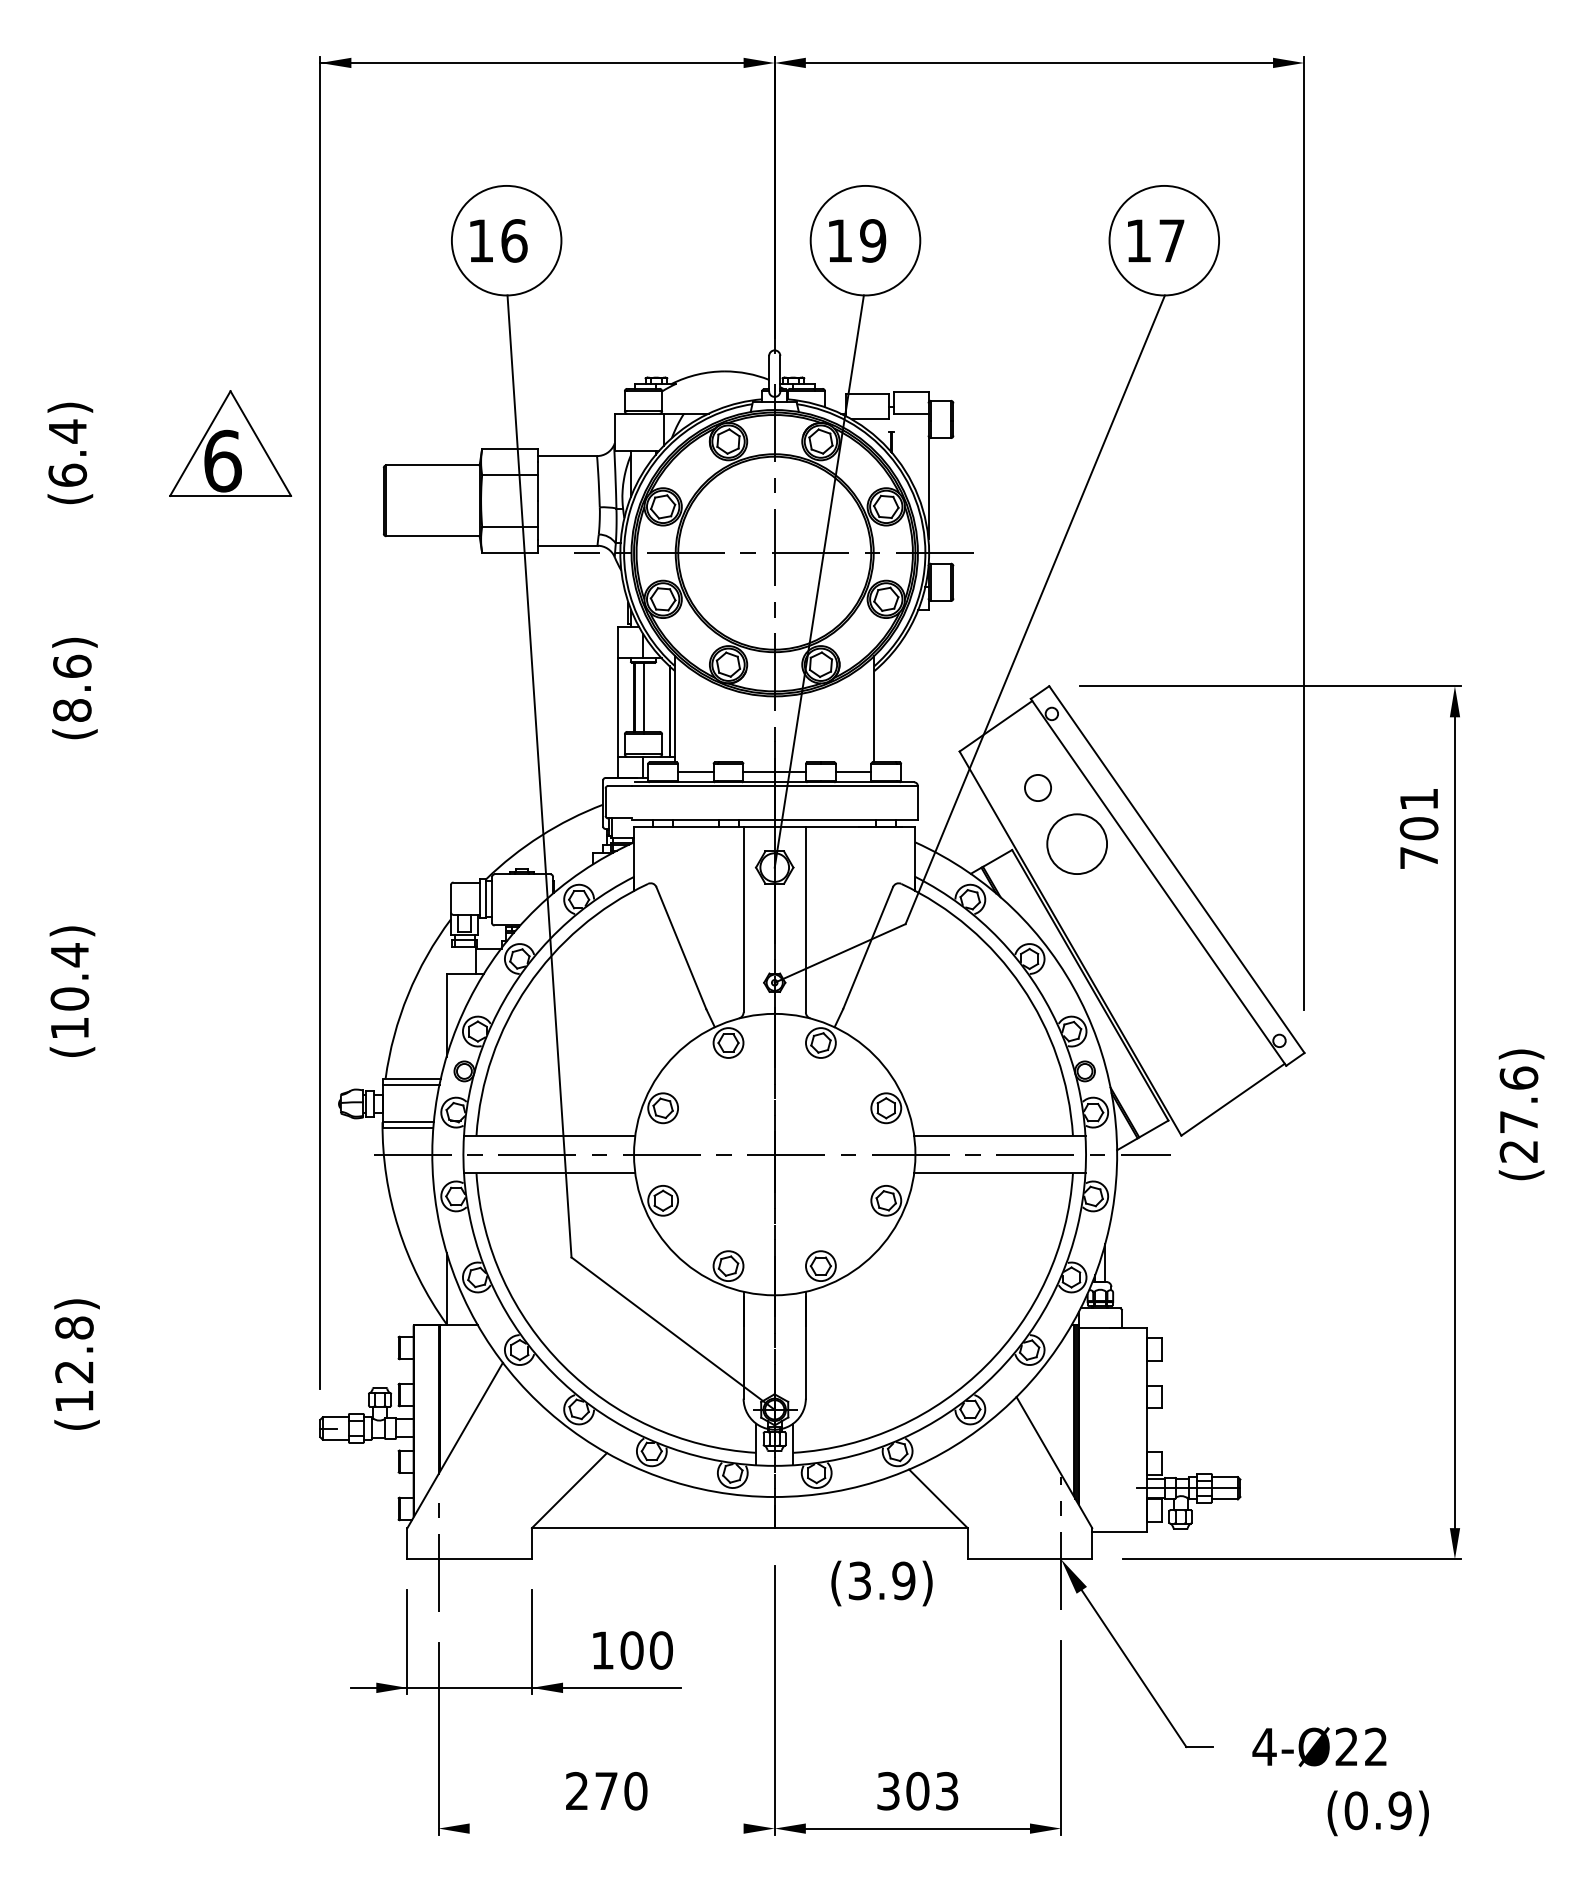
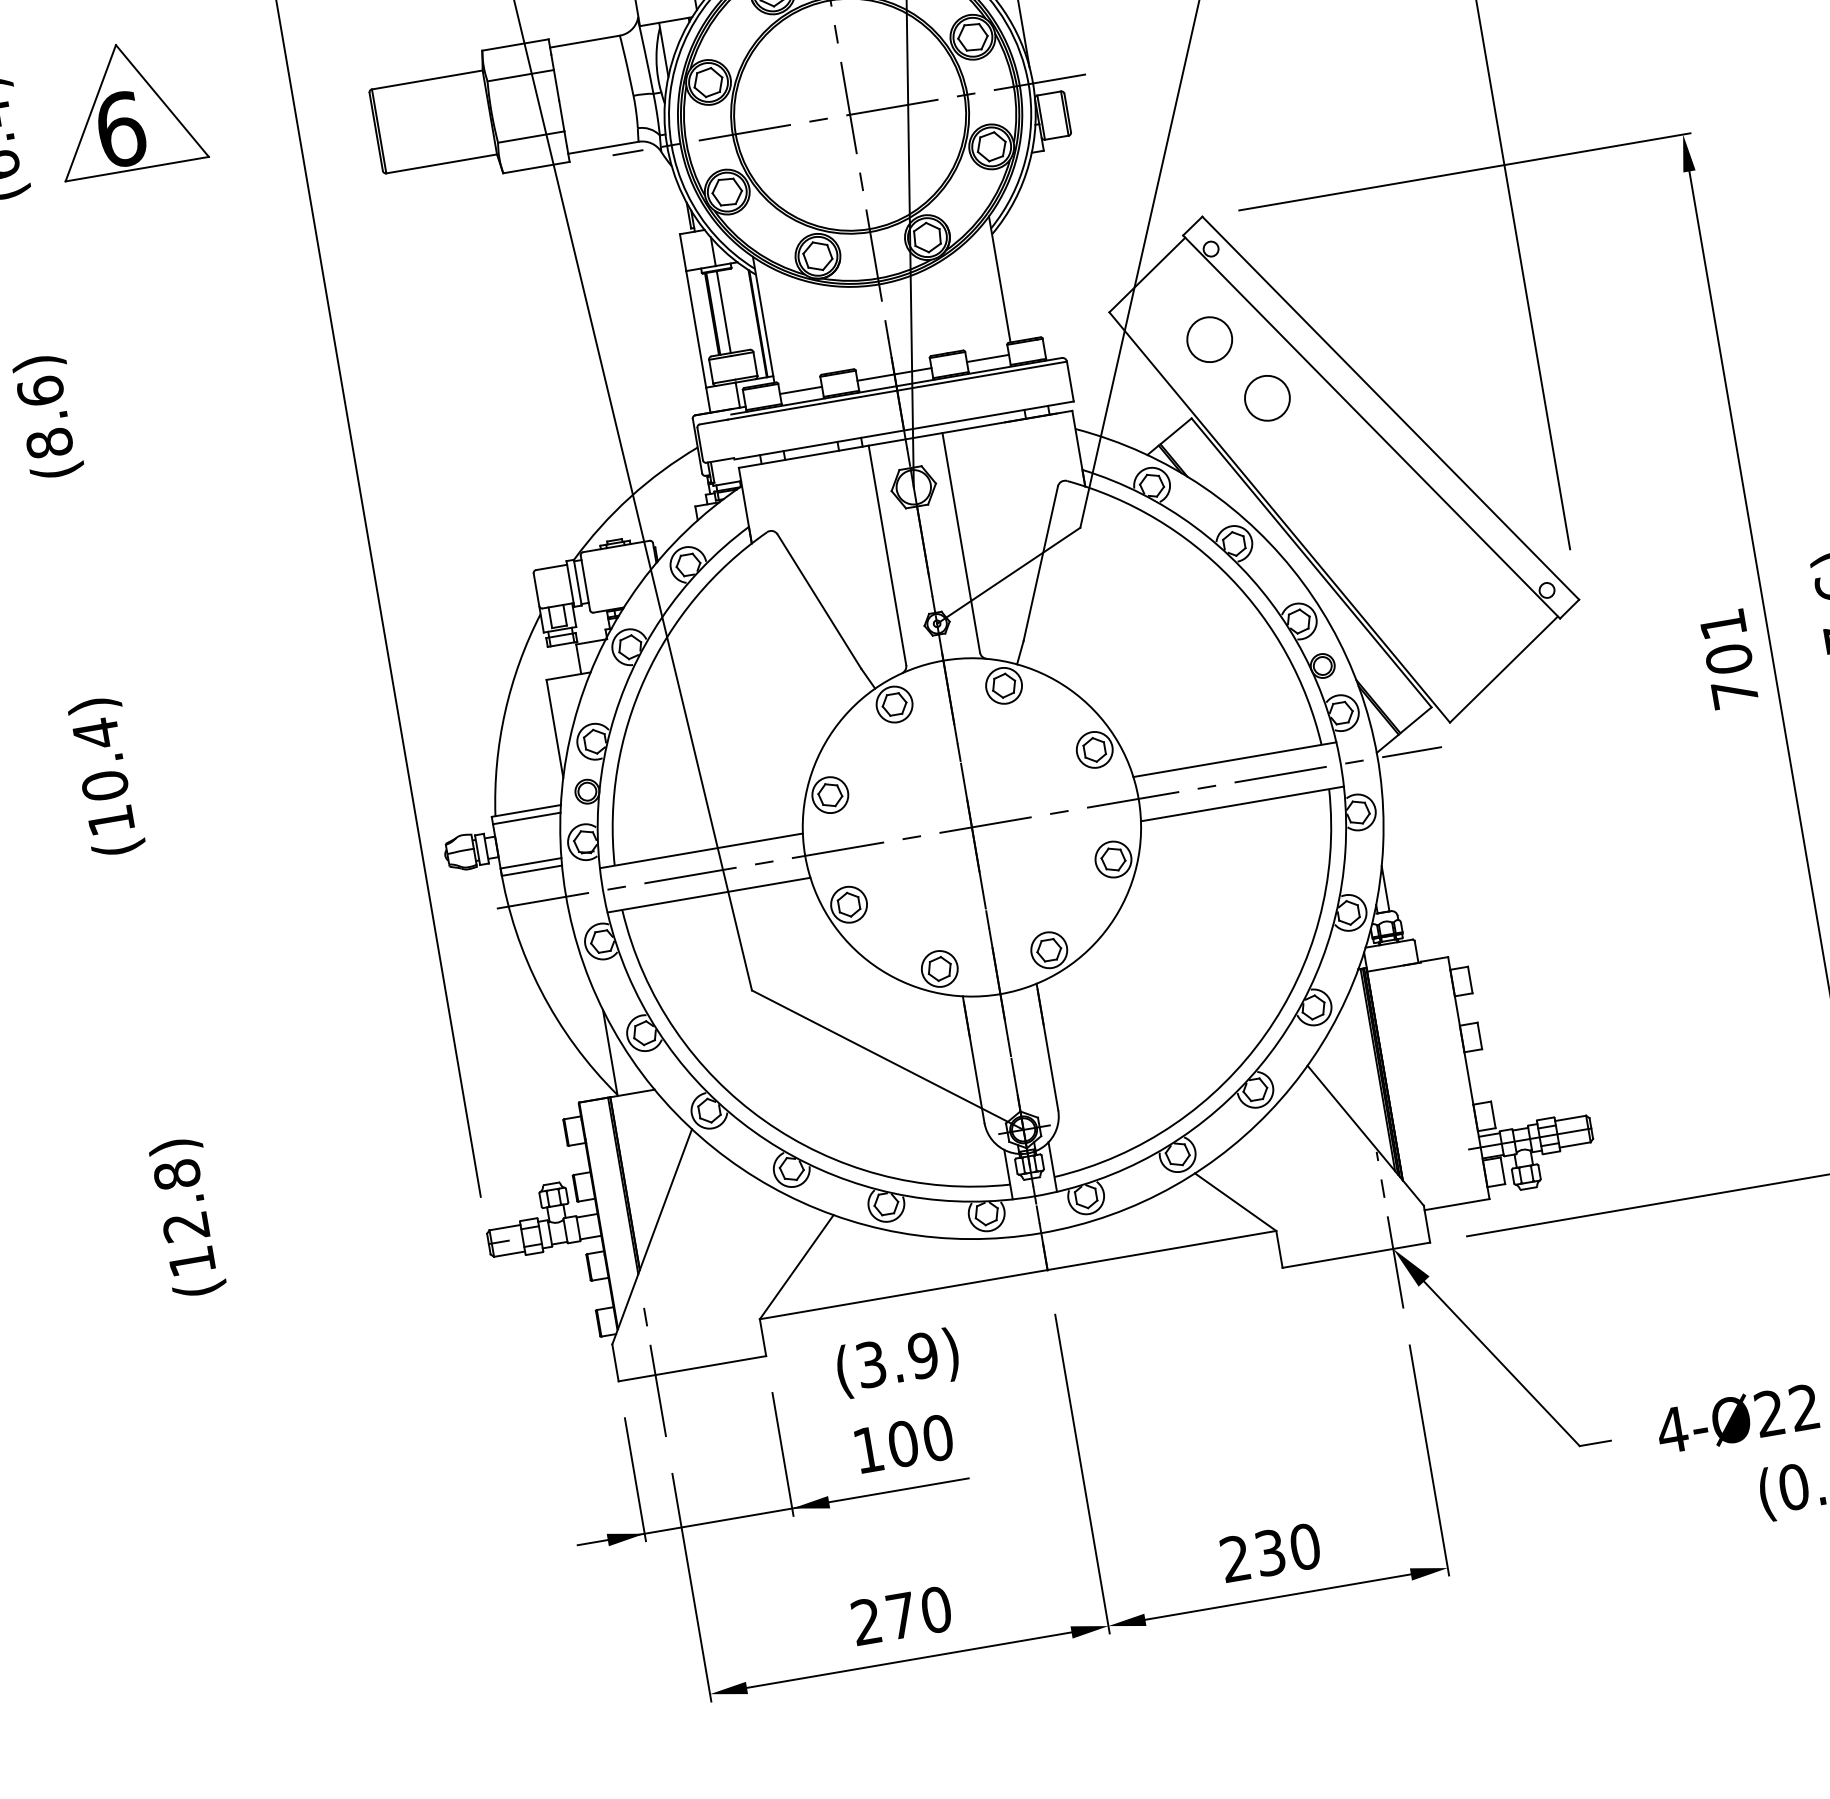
part: (230, 443) -> (126, 107), moved
circle: (1037, 787) -> (1208, 339), size x1.43
text: (1418, 828) -> (1728, 658), moved
circle: (1076, 843) -> (1266, 397), size x0.62
text: (881, 1583) -> (897, 1363), moved
text: (917, 1791) -> (1270, 1553), 303 -> 230
line: (606, 1828) -> (909, 1660), added

